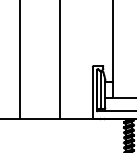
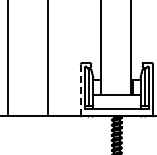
line: (92, 93) -> (80, 90), solid -> dashed

